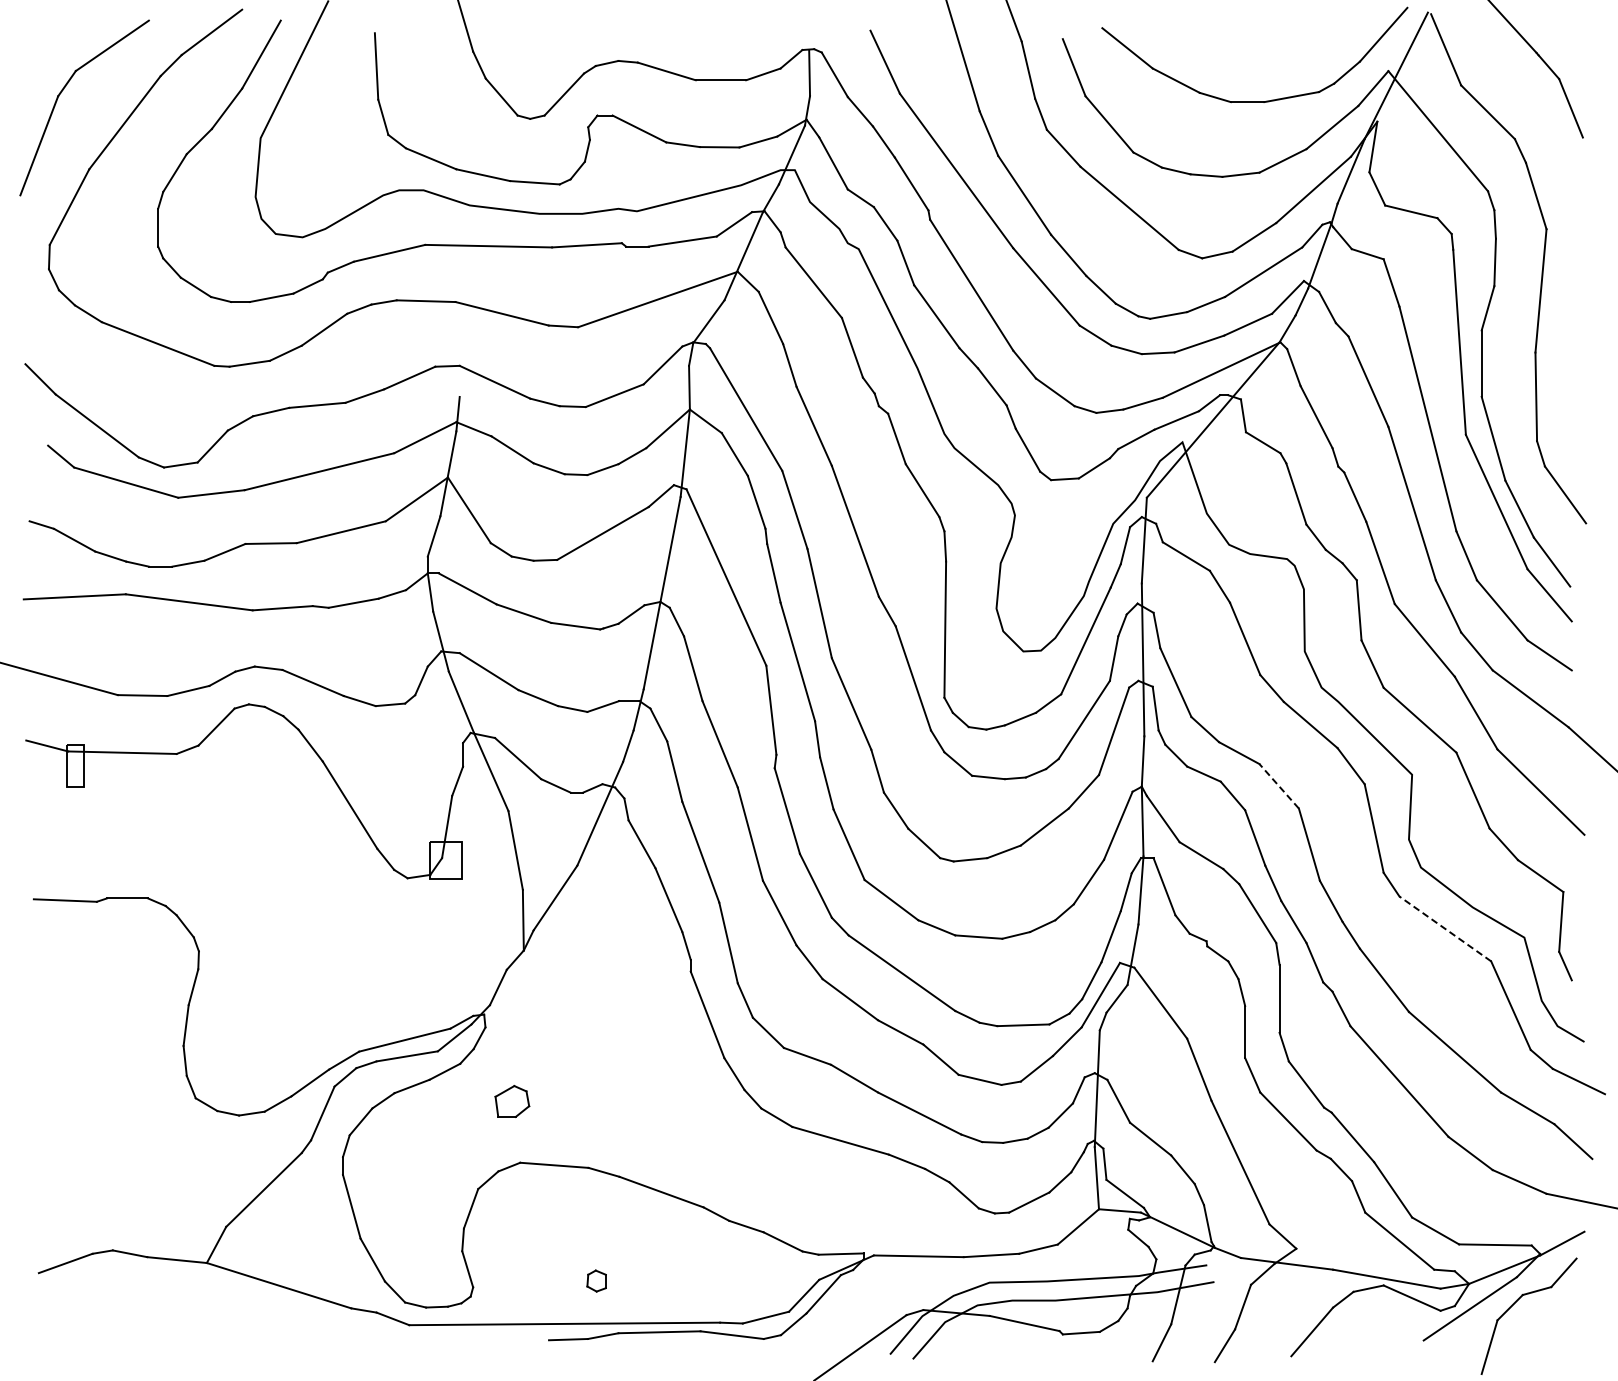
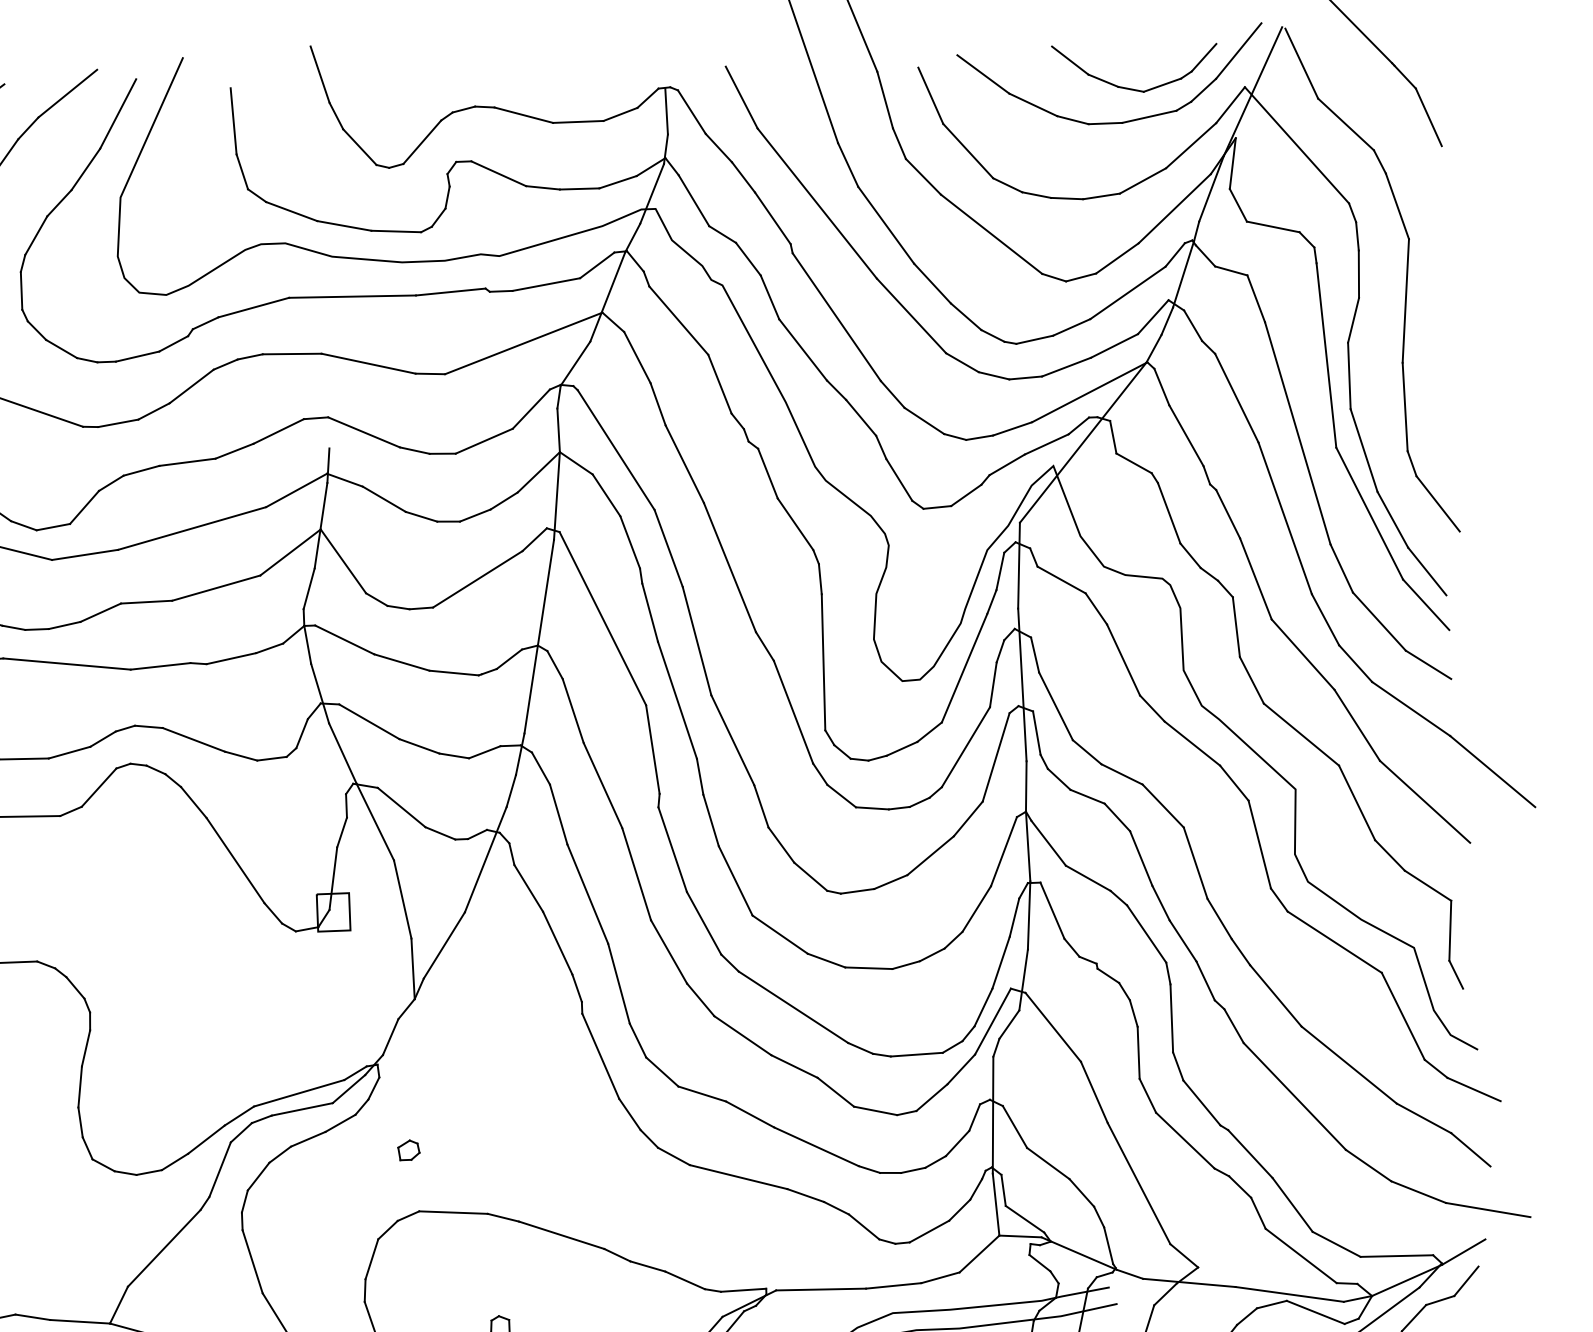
part: (1273, 67) -> (1129, 87), added
line: (1279, 786) -> (1163, 806), dashed -> solid
line: (1444, 928) -> (1333, 941), dashed -> solid
part: (511, 1100) -> (408, 1149), size x0.62

